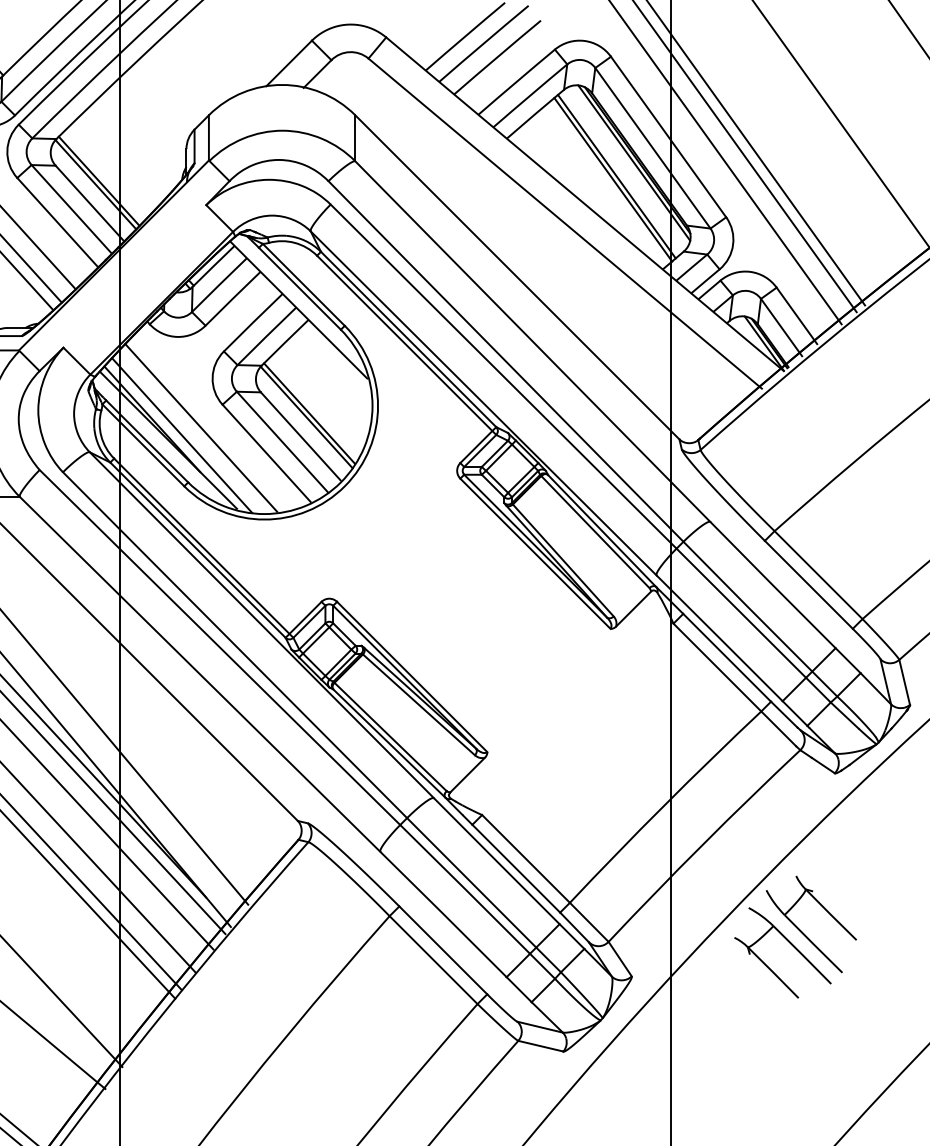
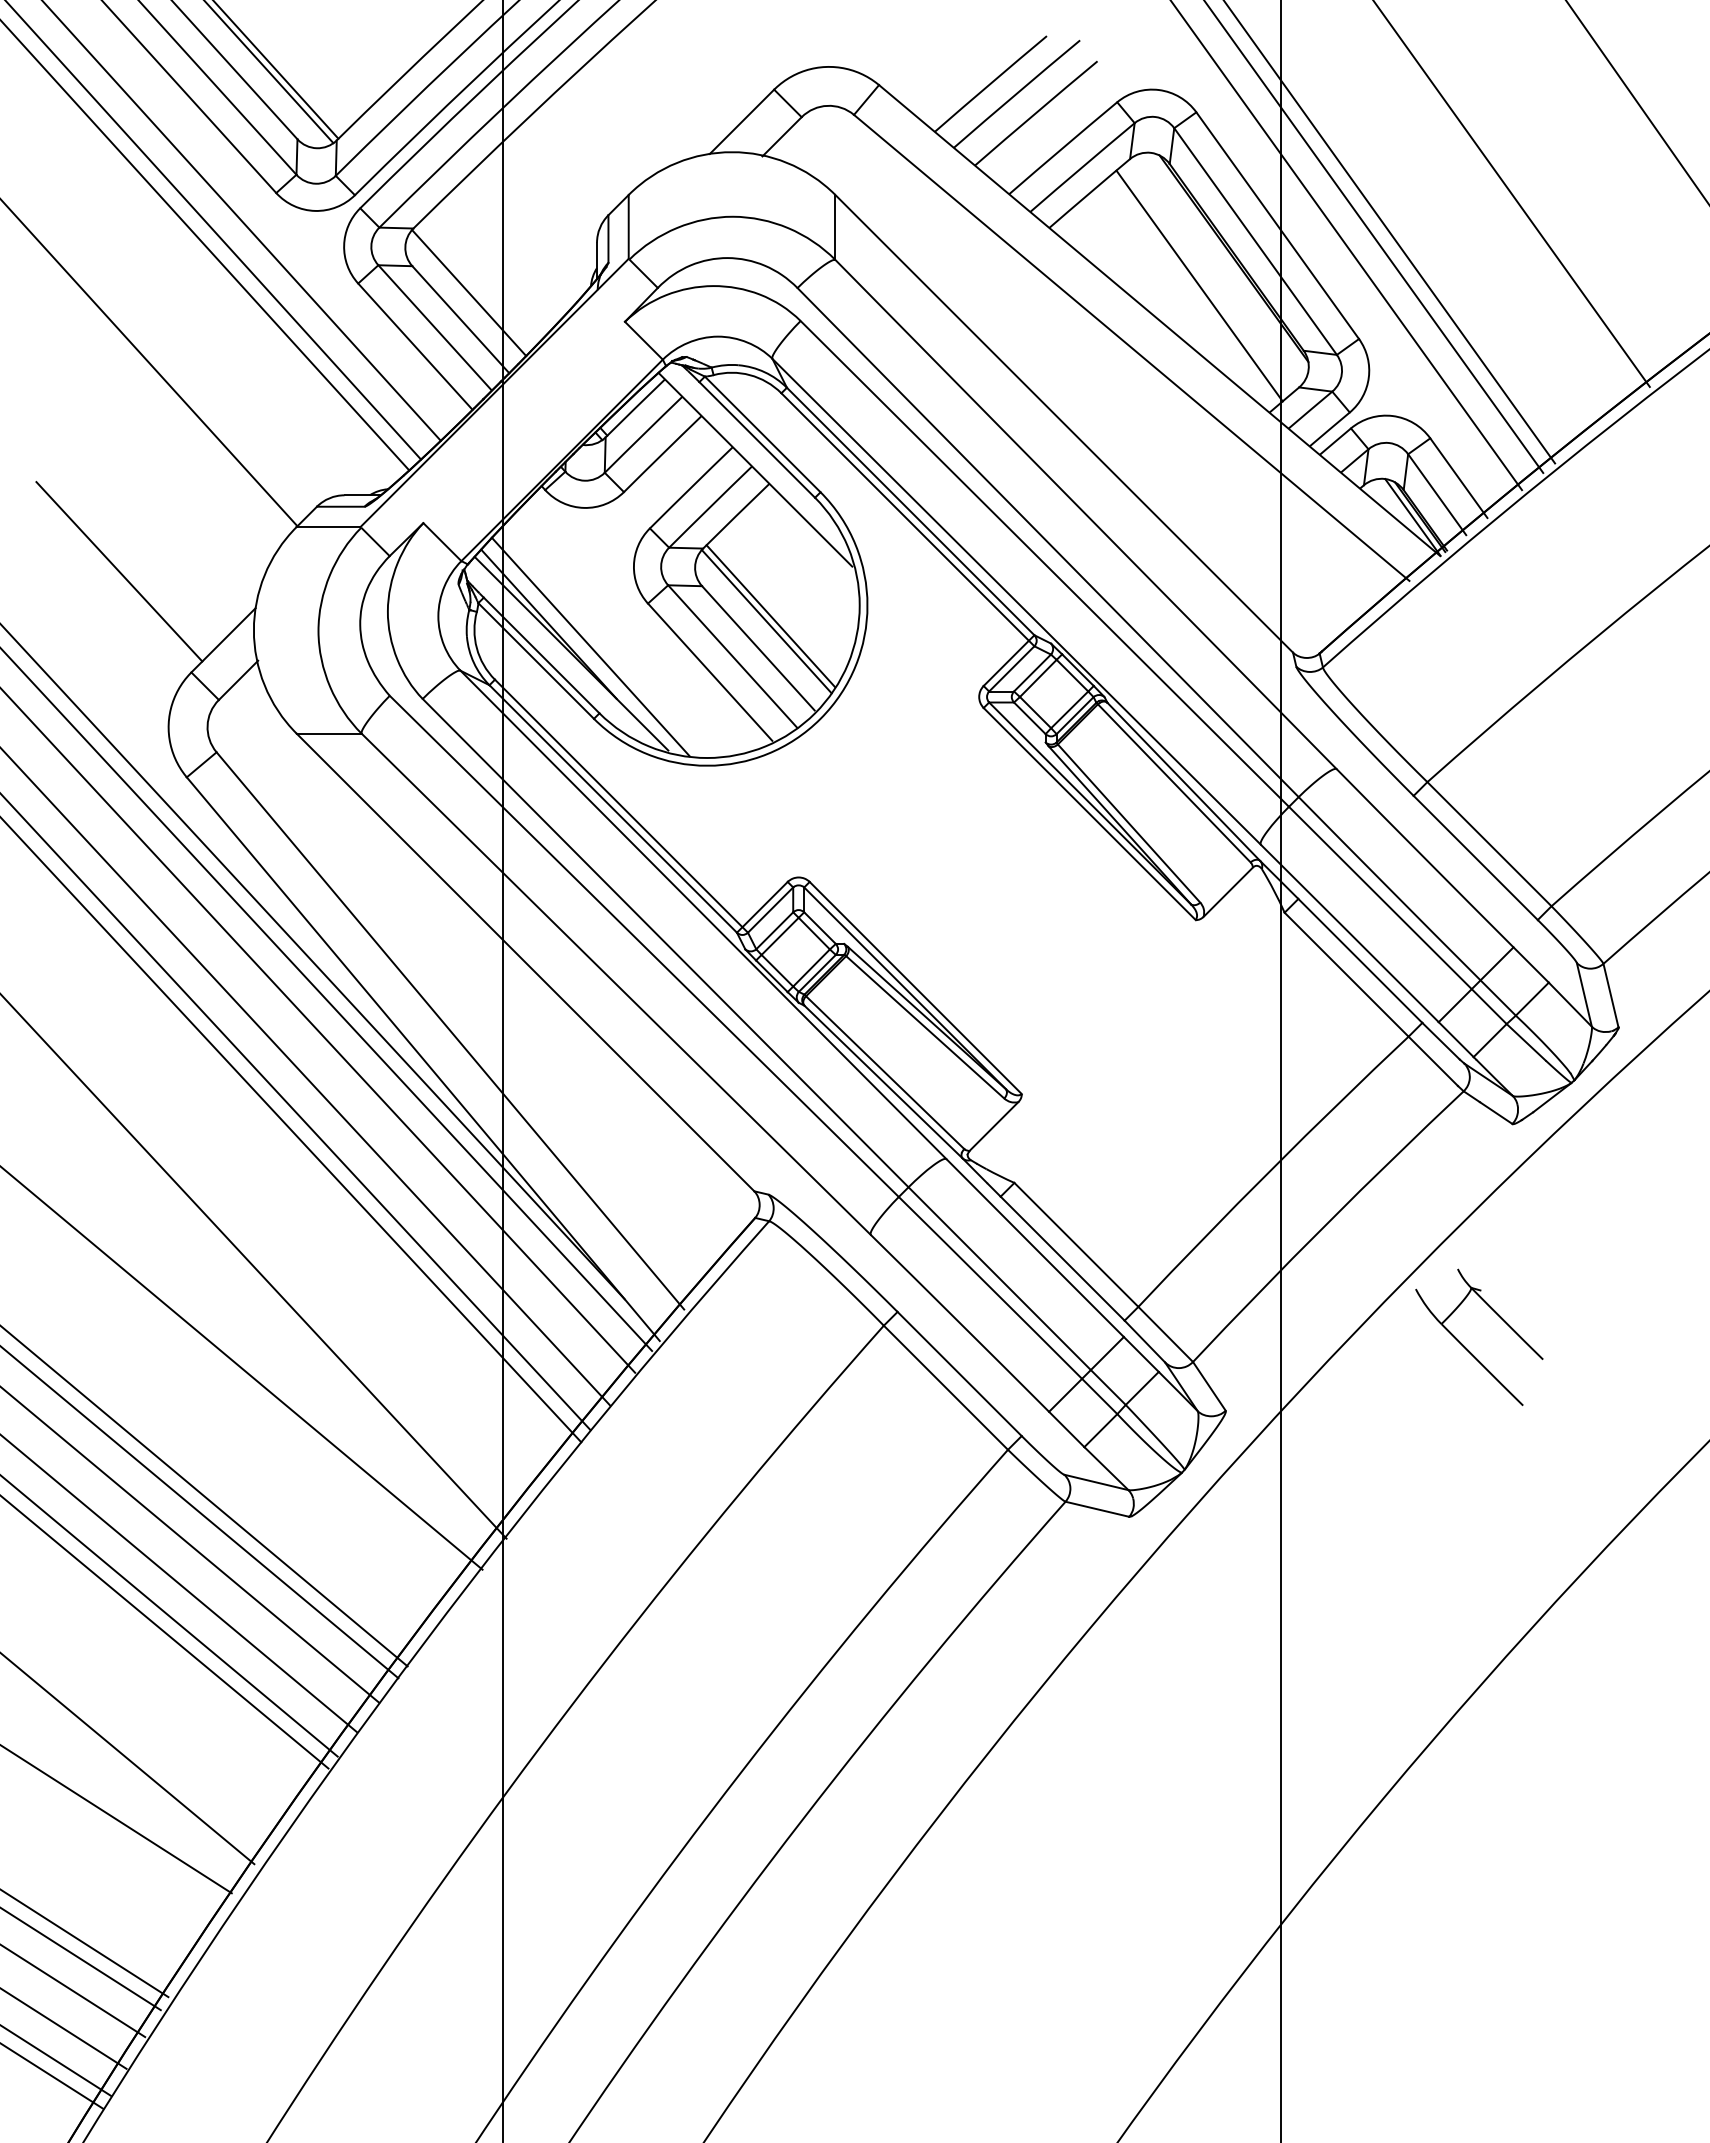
line: (634, 163) -> (1229, 262), removed
line: (616, 176) -> (1204, 281), removed
line: (98, 181) -> (473, 288), removed
line: (200, 427) -> (617, 635), removed
part: (790, 944) -> (1450, 1365), removed

